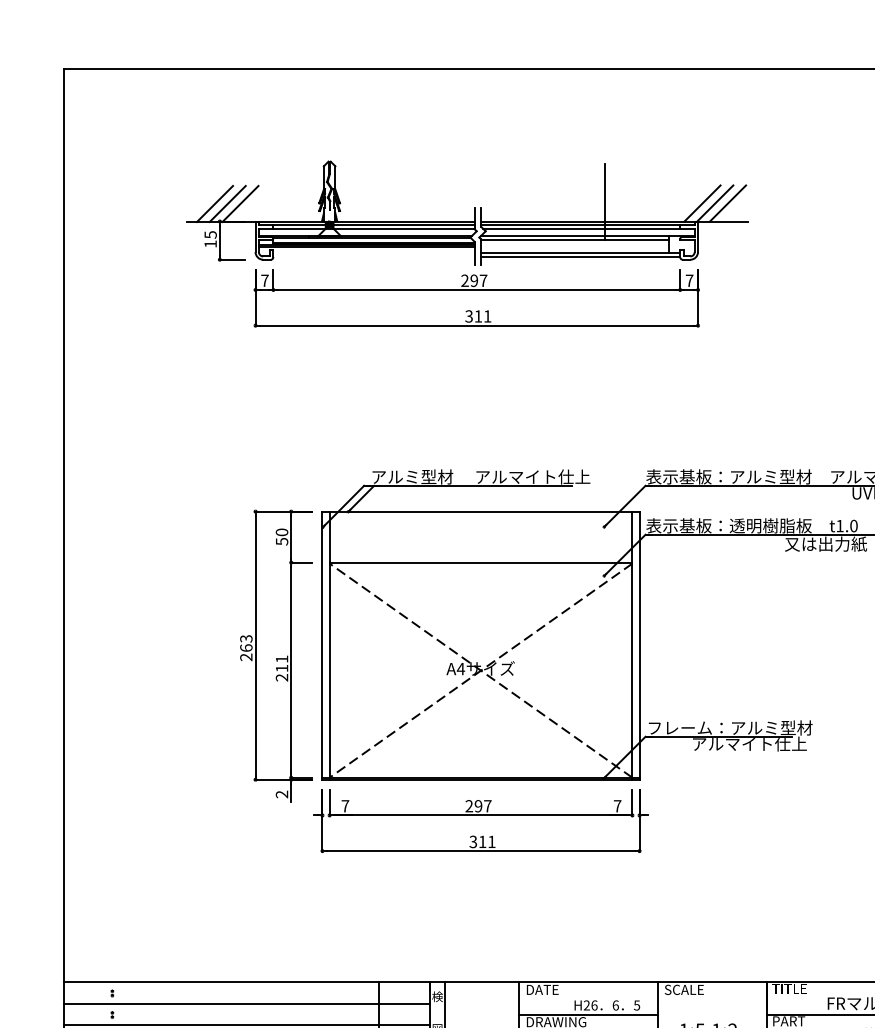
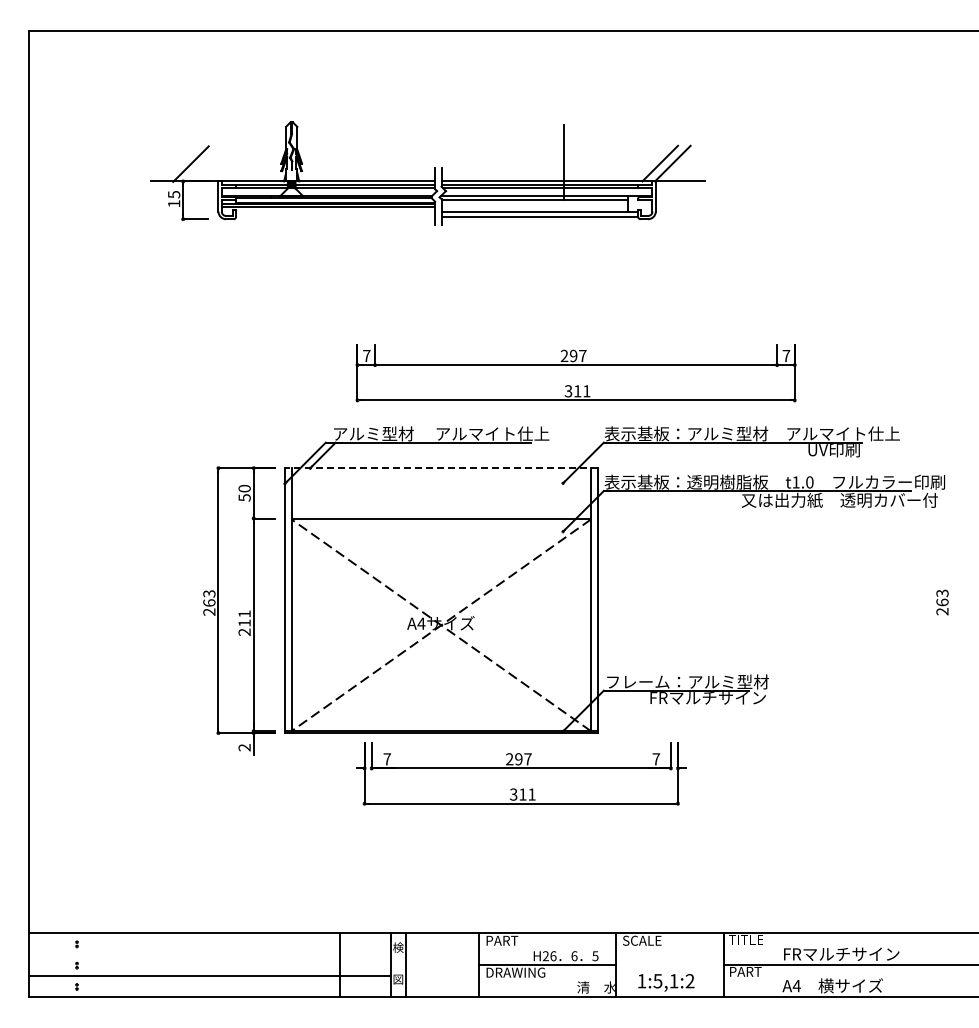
line: (215, 203) -> (178, 163), removed
line: (240, 203) -> (203, 163), removed
line: (728, 203) -> (685, 163), removed
part: (476, 298) -> (575, 373), moved
line: (481, 511) -> (441, 468), solid -> dashed
text: (750, 743) -> (707, 697), アルマイト仕上 -> FRマルチサイン
part: (481, 820) -> (521, 773), moved
text: (542, 989) -> (502, 940), DATE -> PART
line: (246, 1003) -> (209, 954), removed

